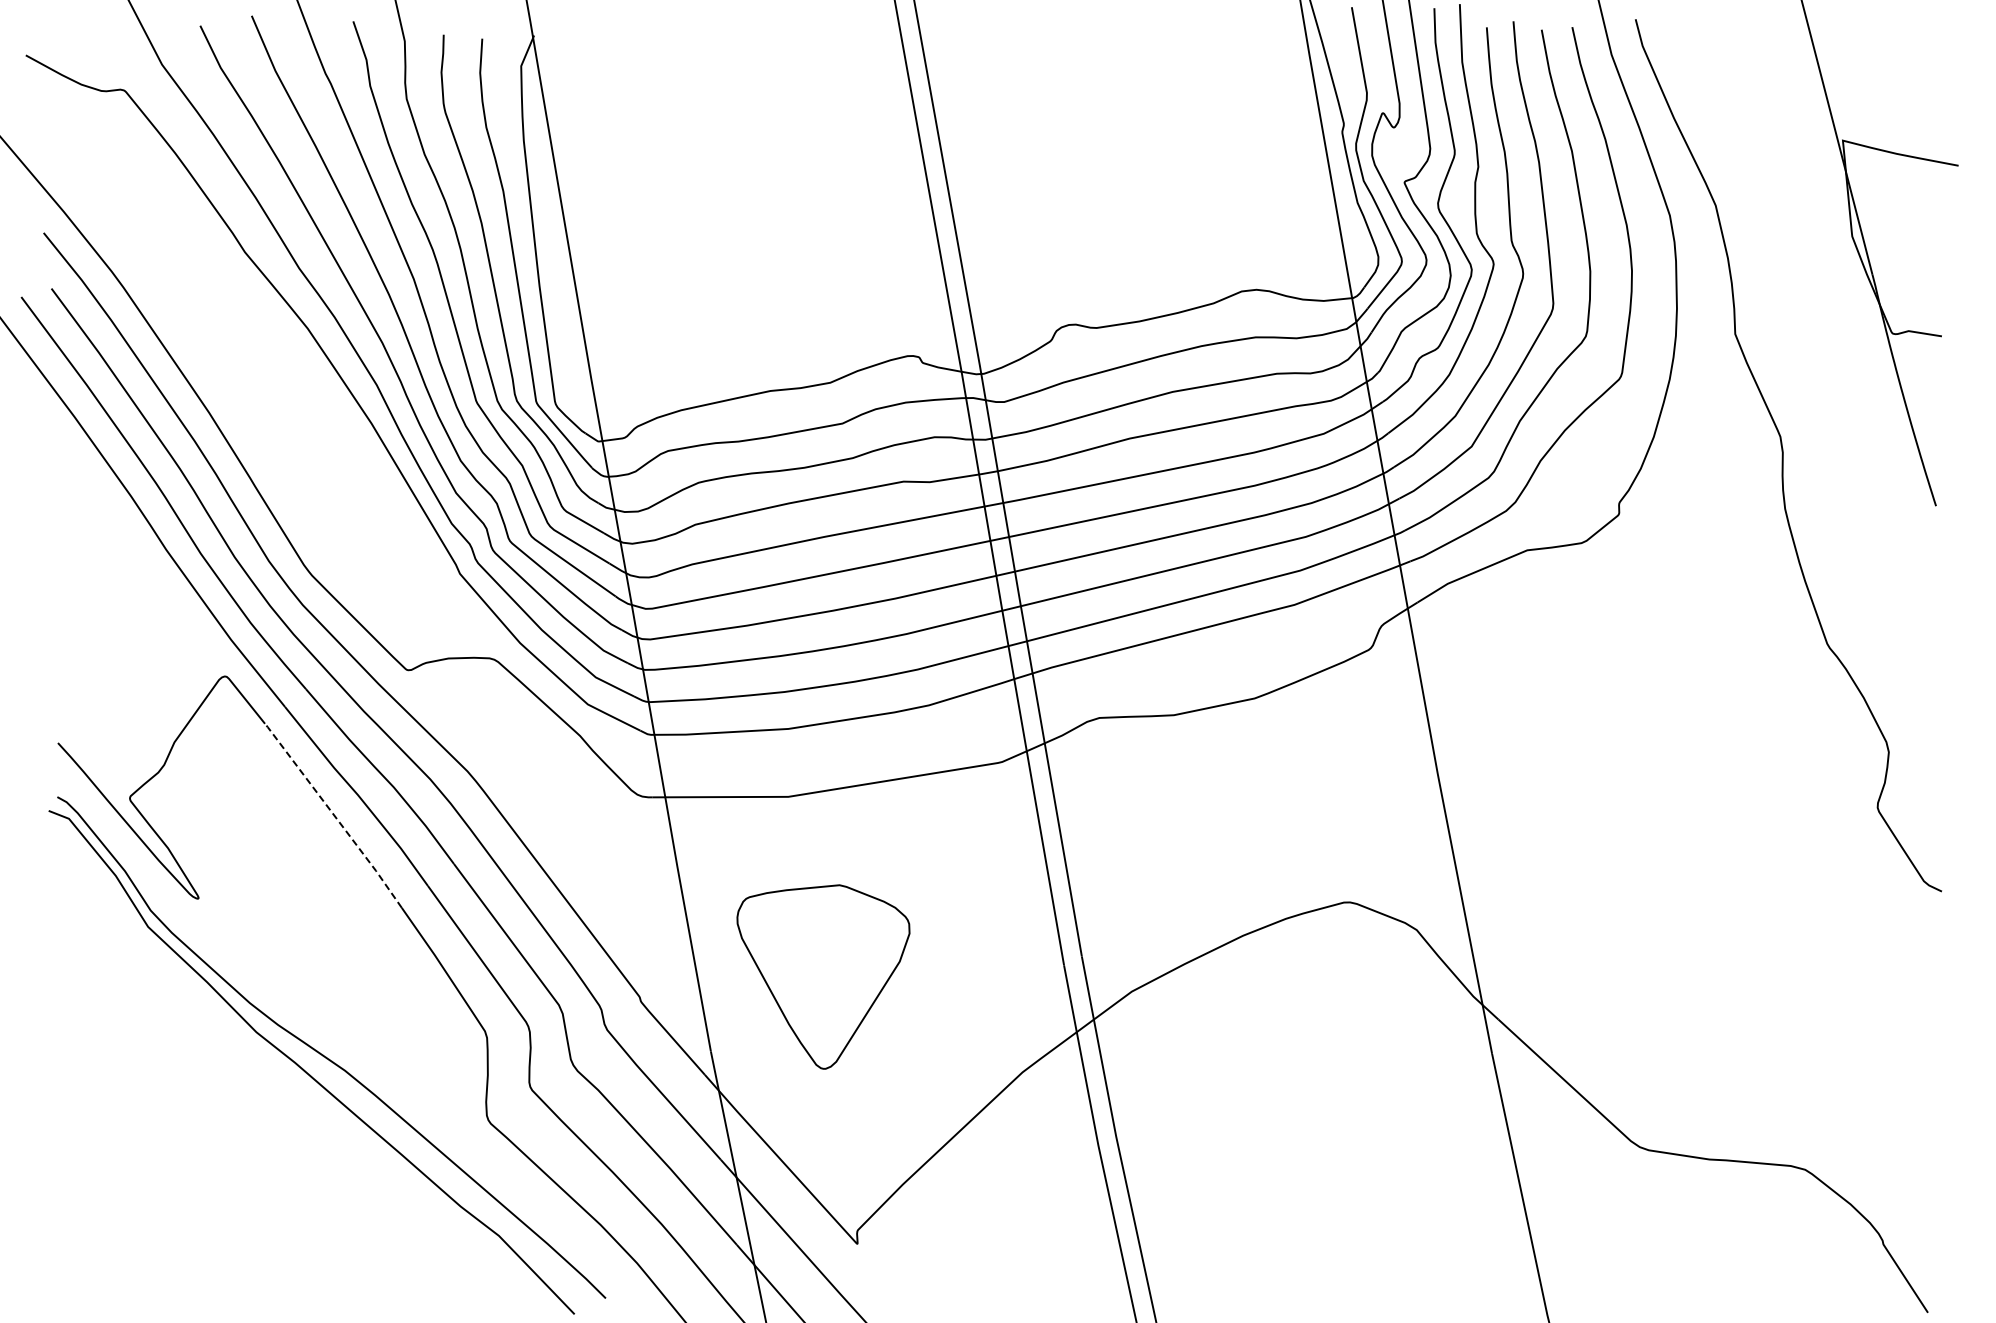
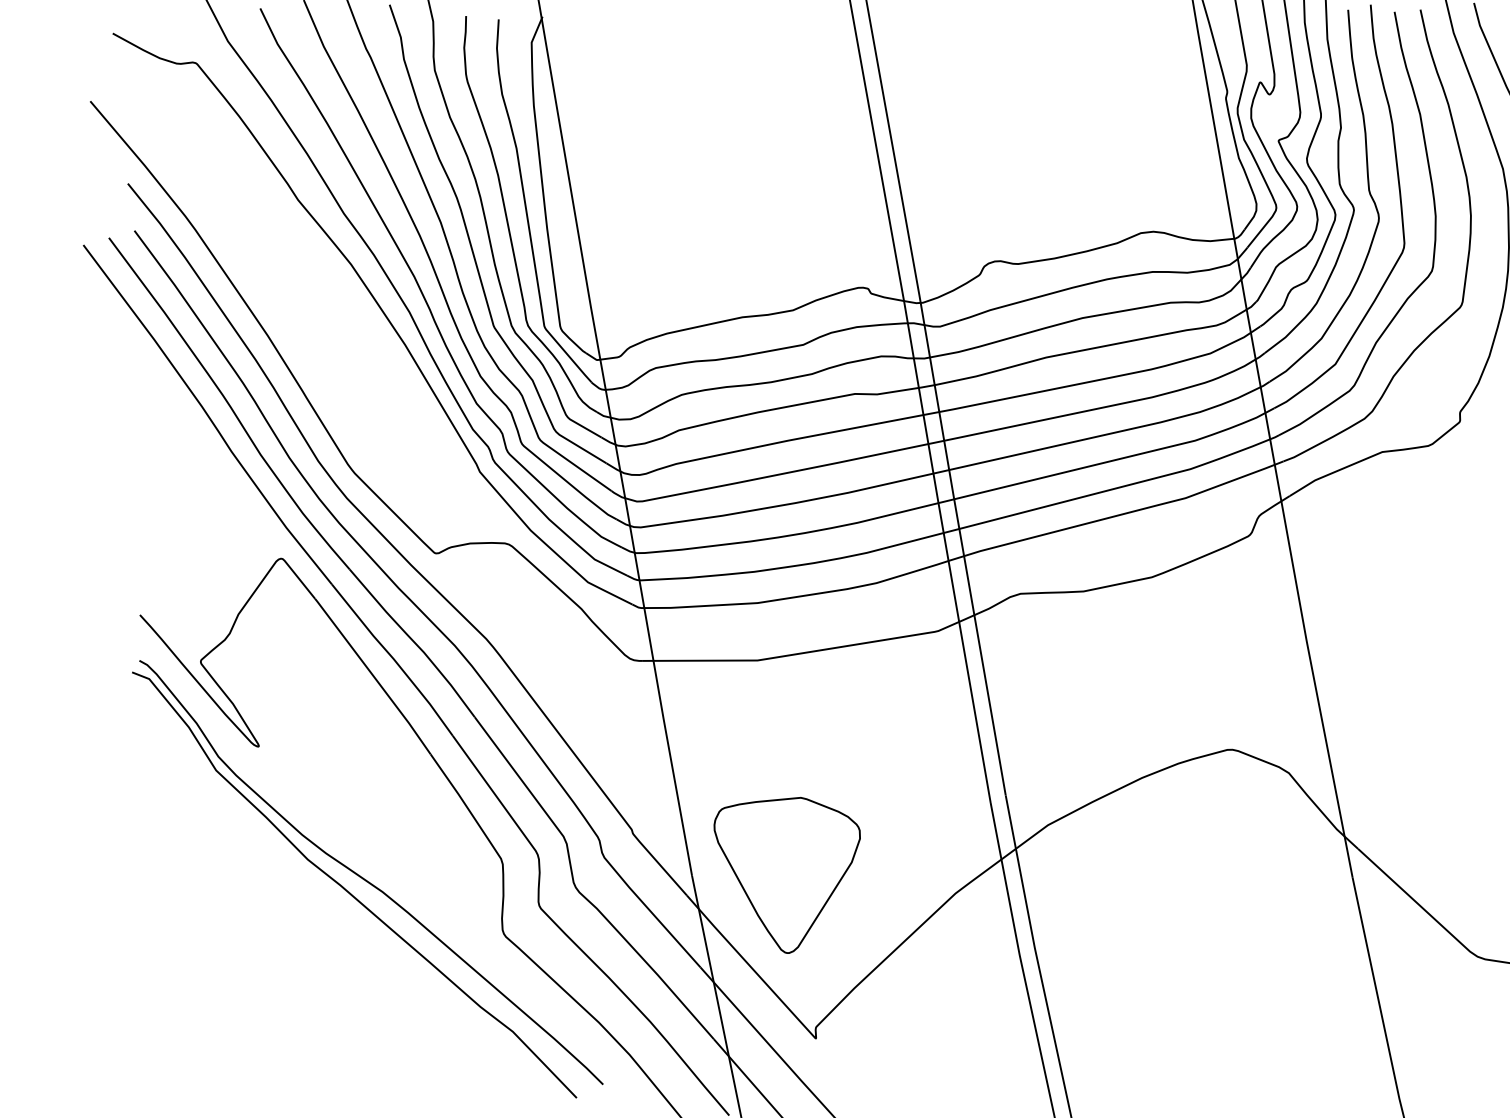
line: (334, 815) -> (373, 676), dashed -> solid
part: (823, 976) -> (787, 874), moved

